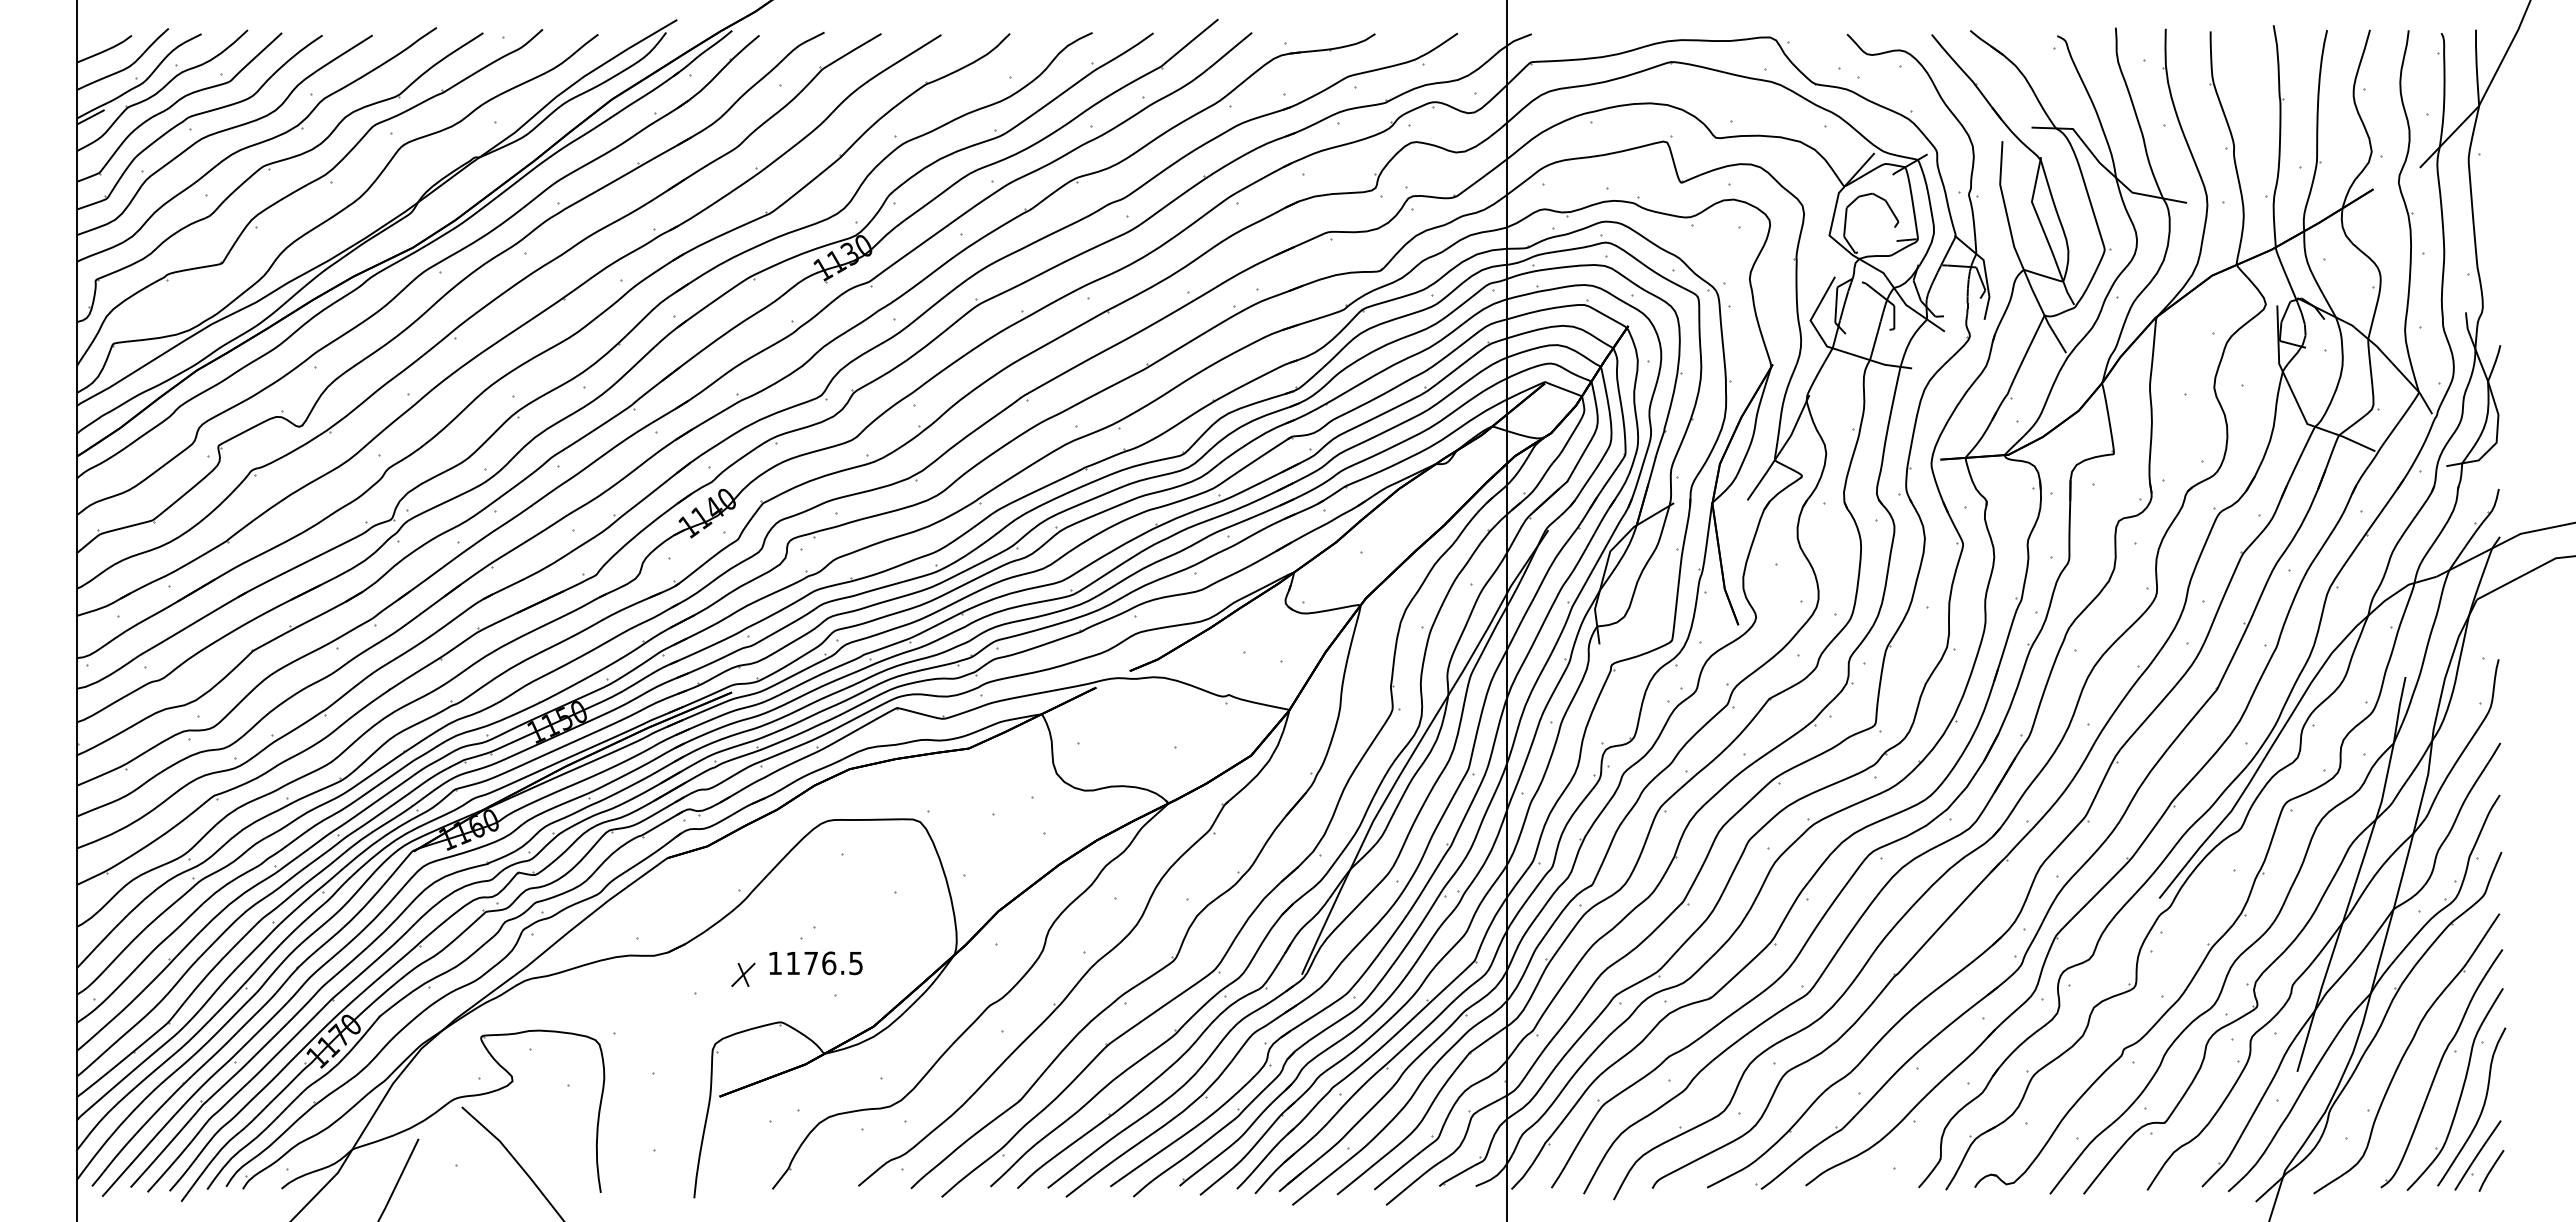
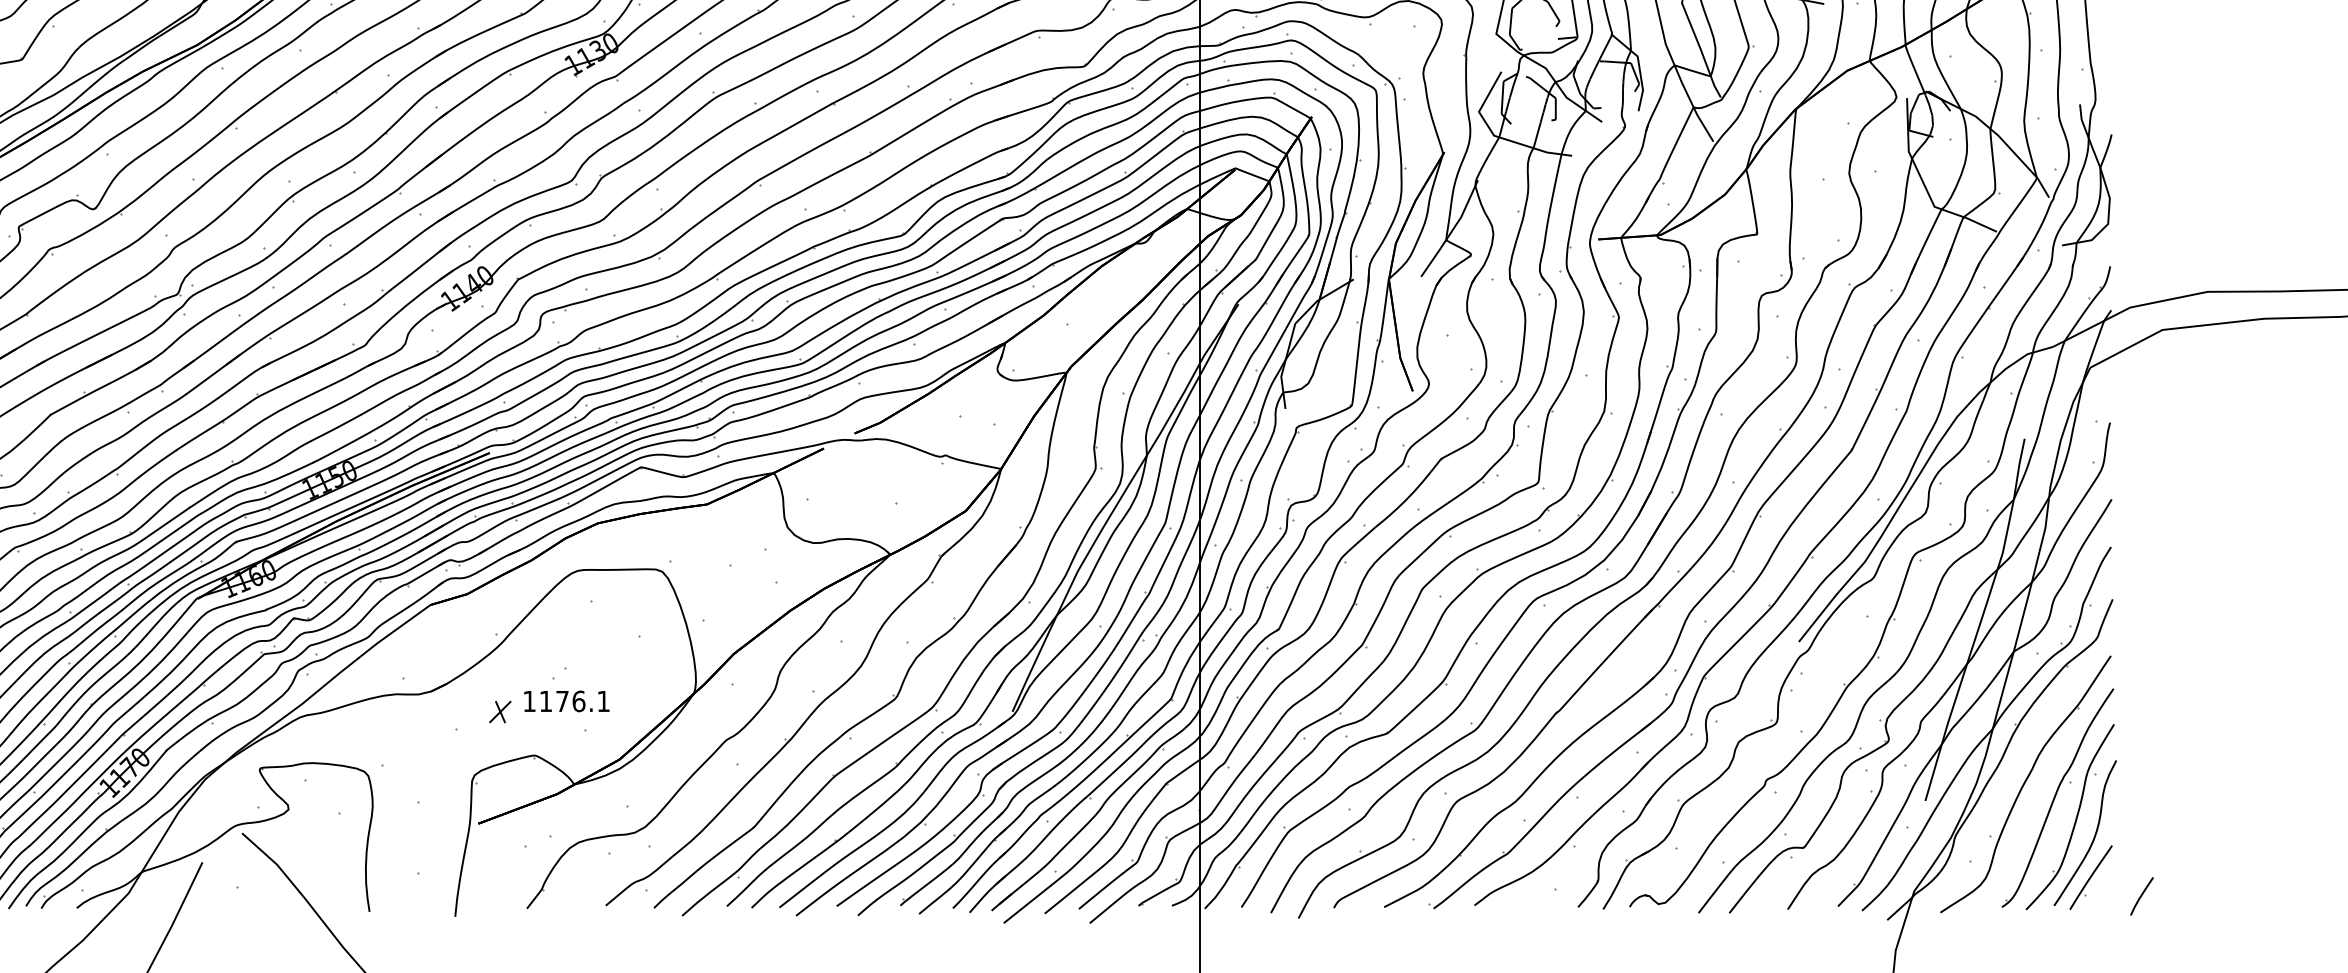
text: (855, 963) -> (603, 701), 1176.5 -> 1176.1
line: (2491, 1170) -> (2141, 895), moved

